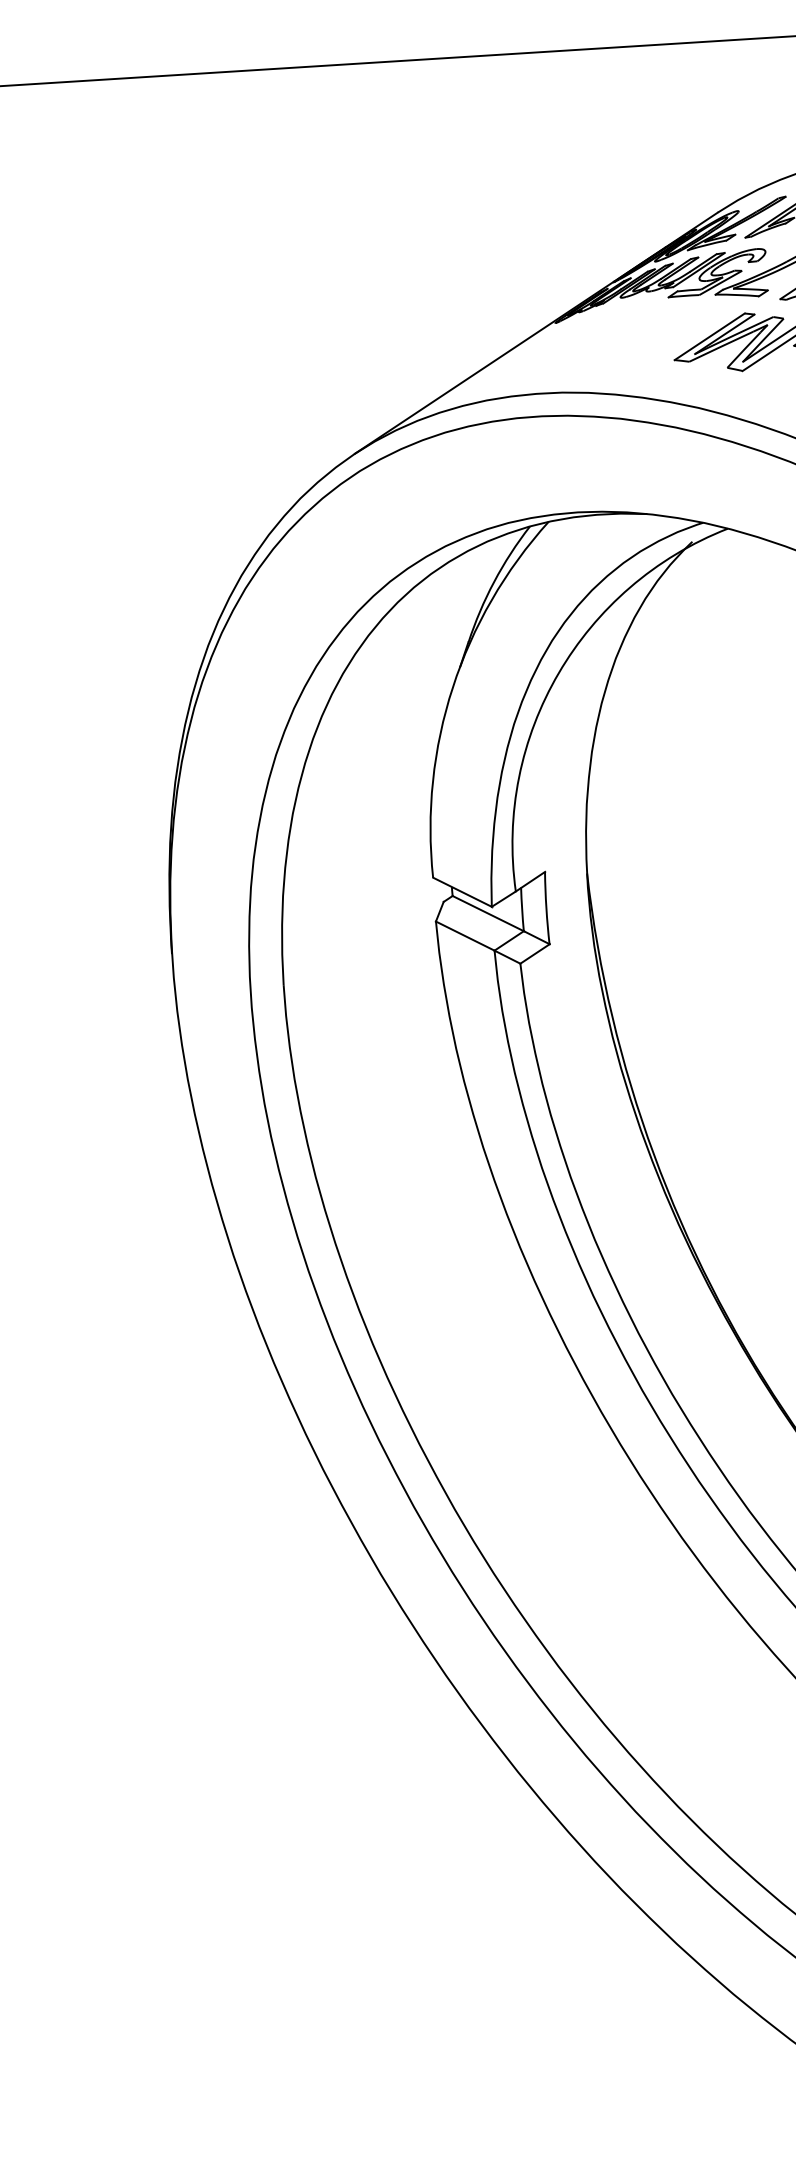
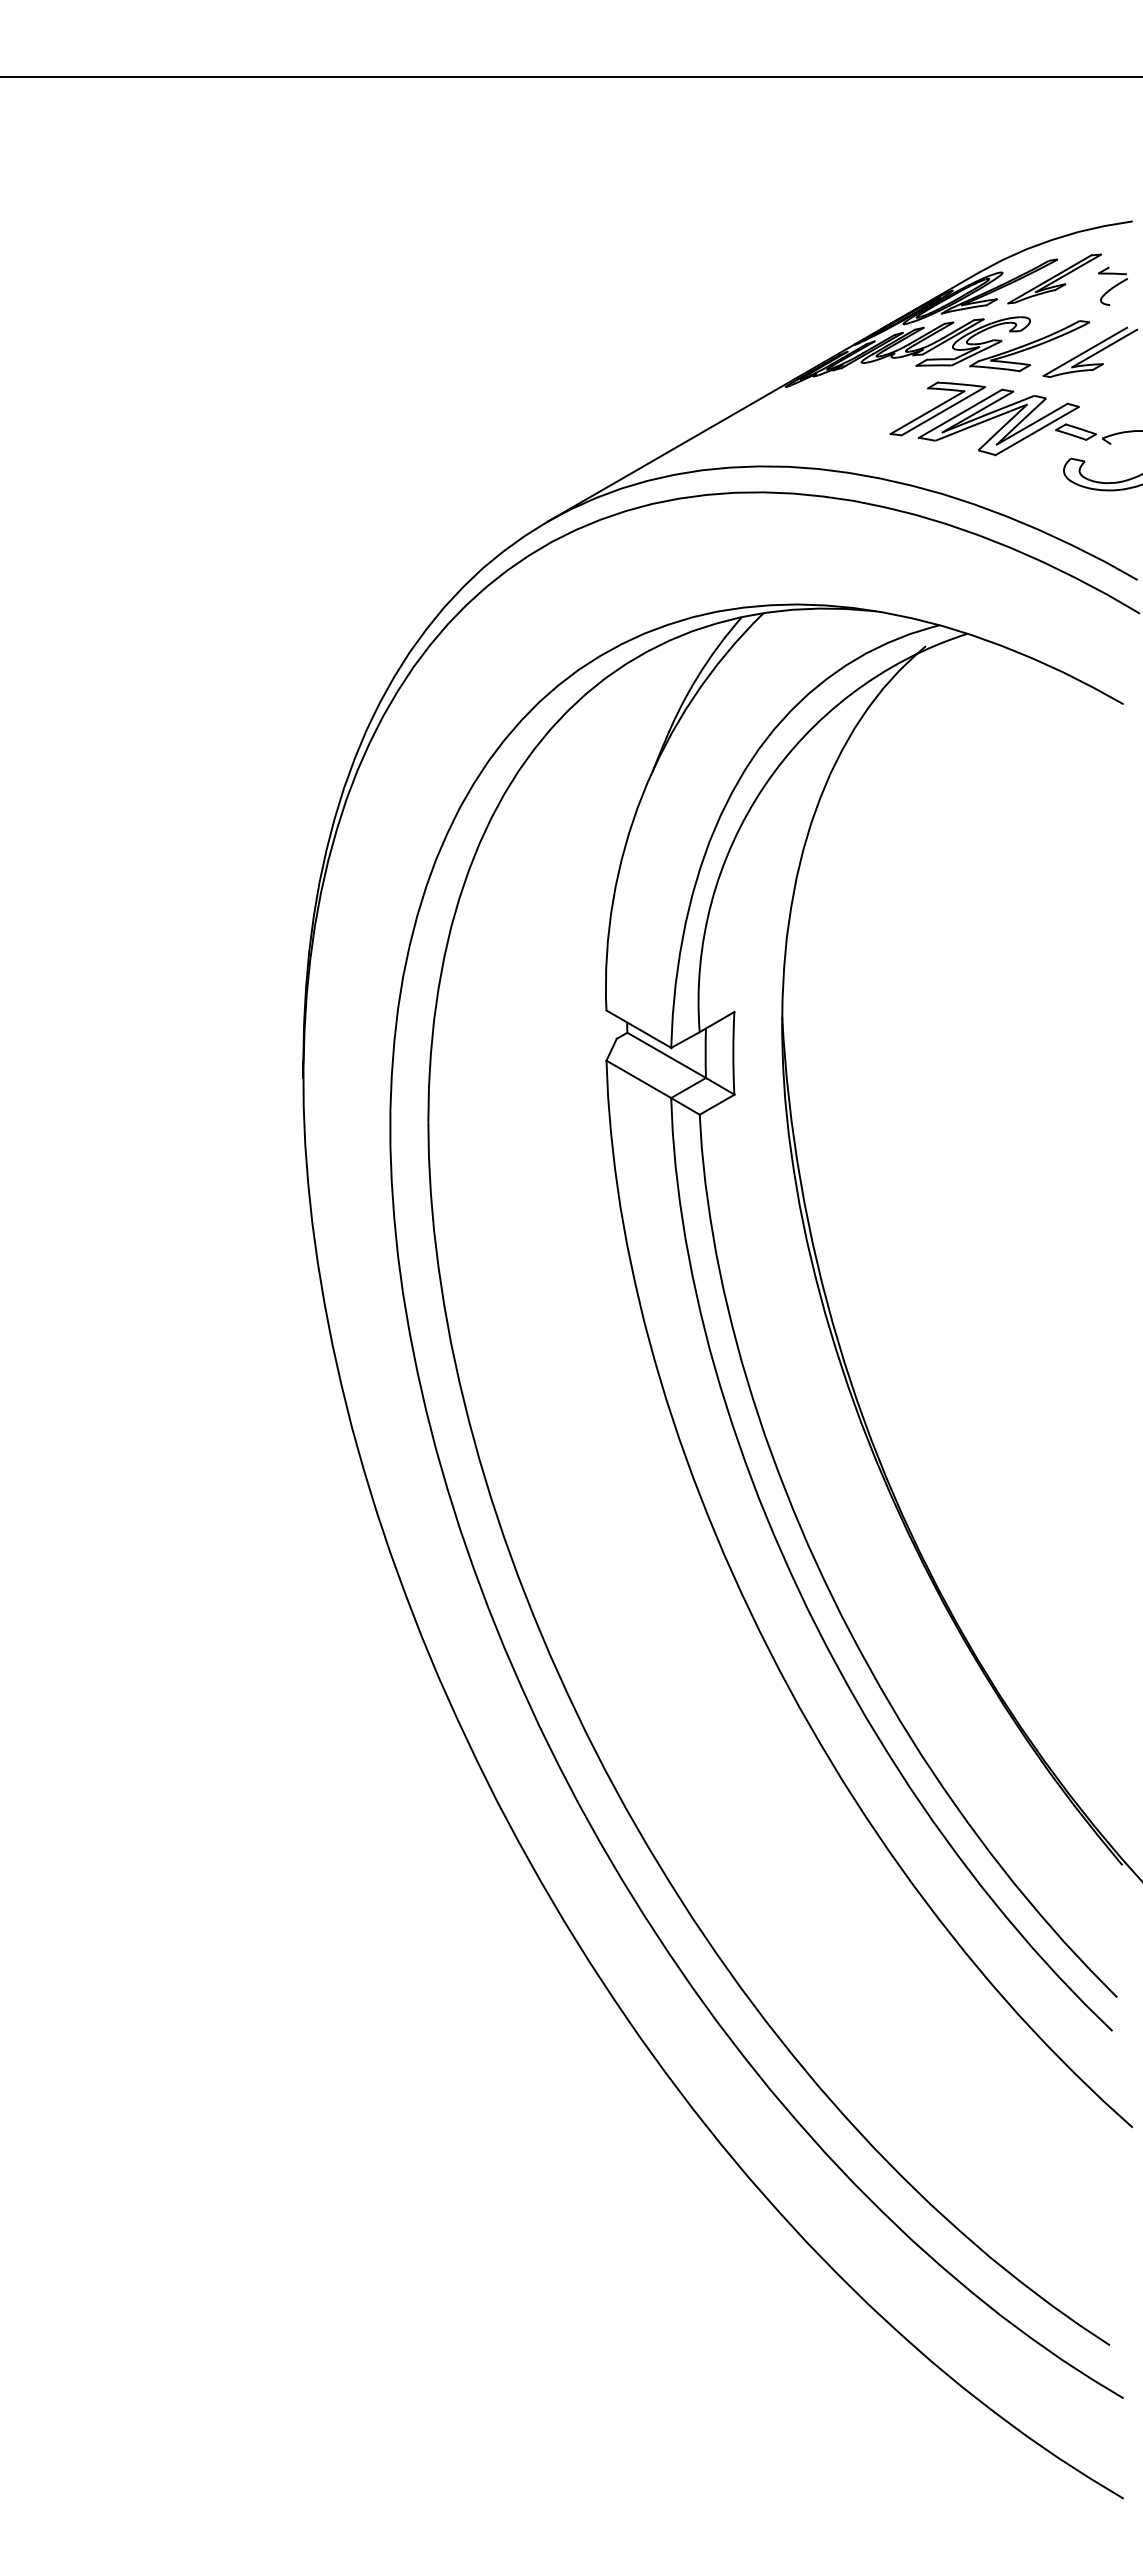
part: (689, 333) -> (937, 408), added

